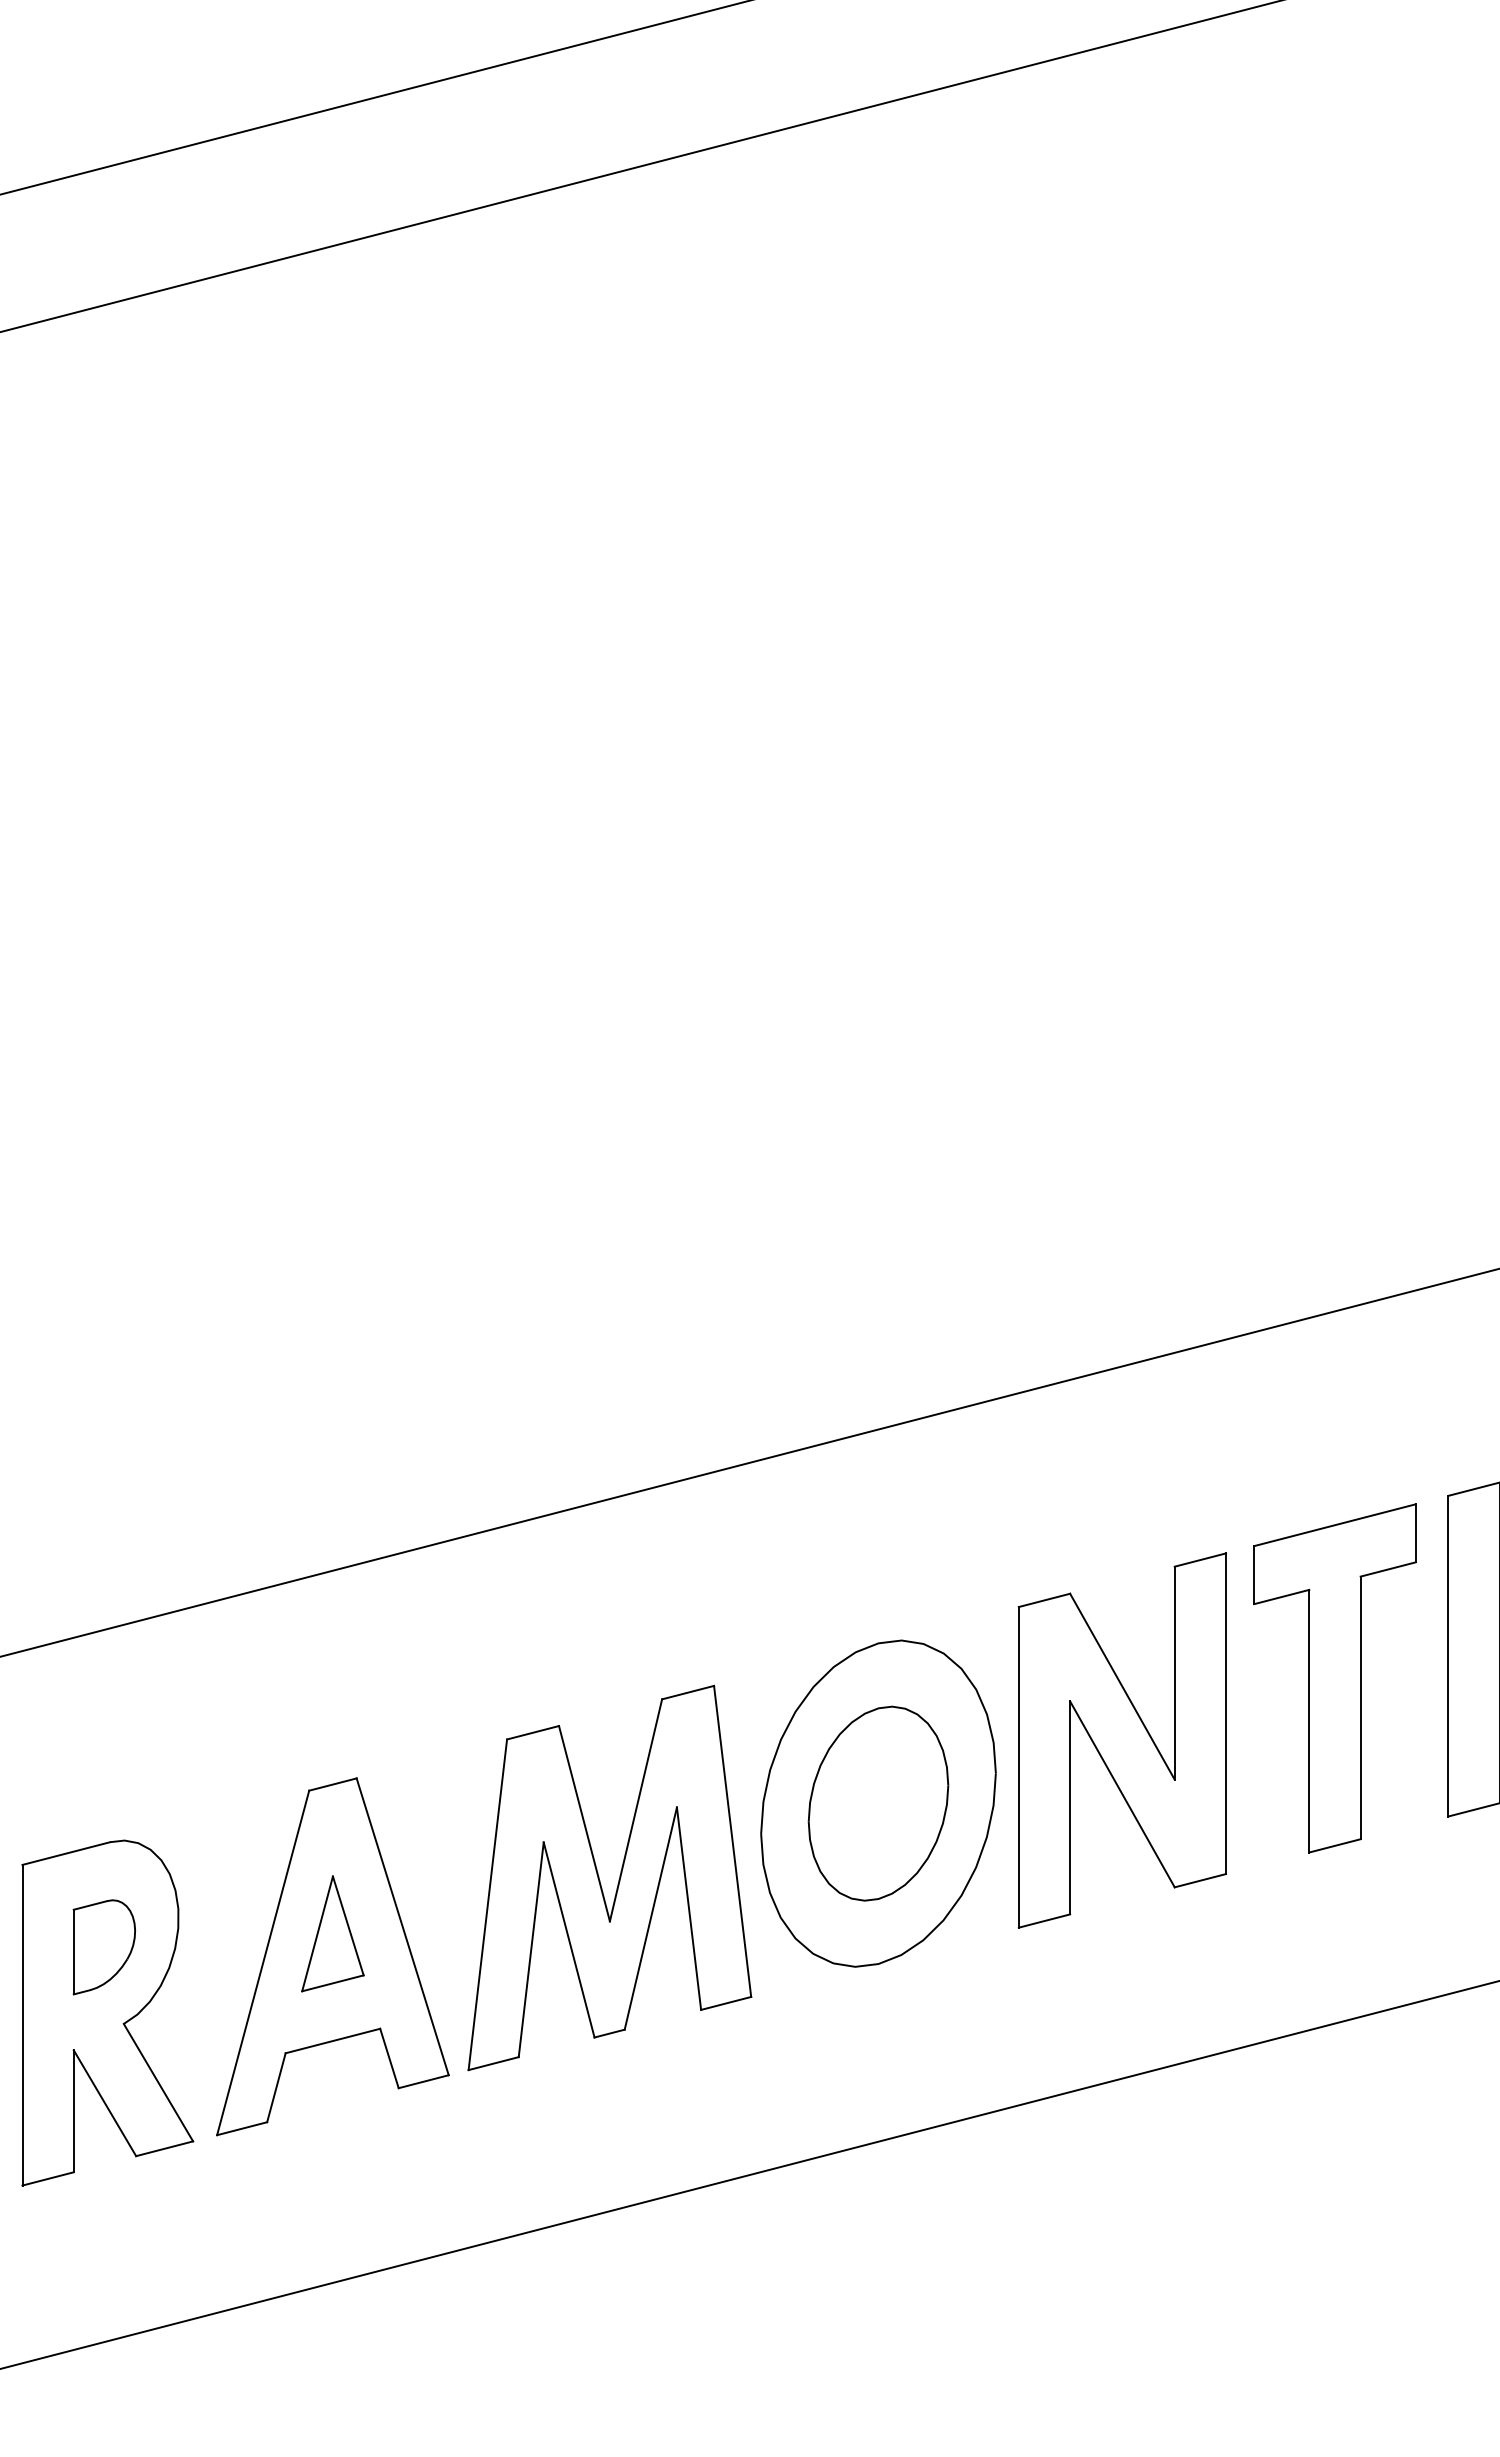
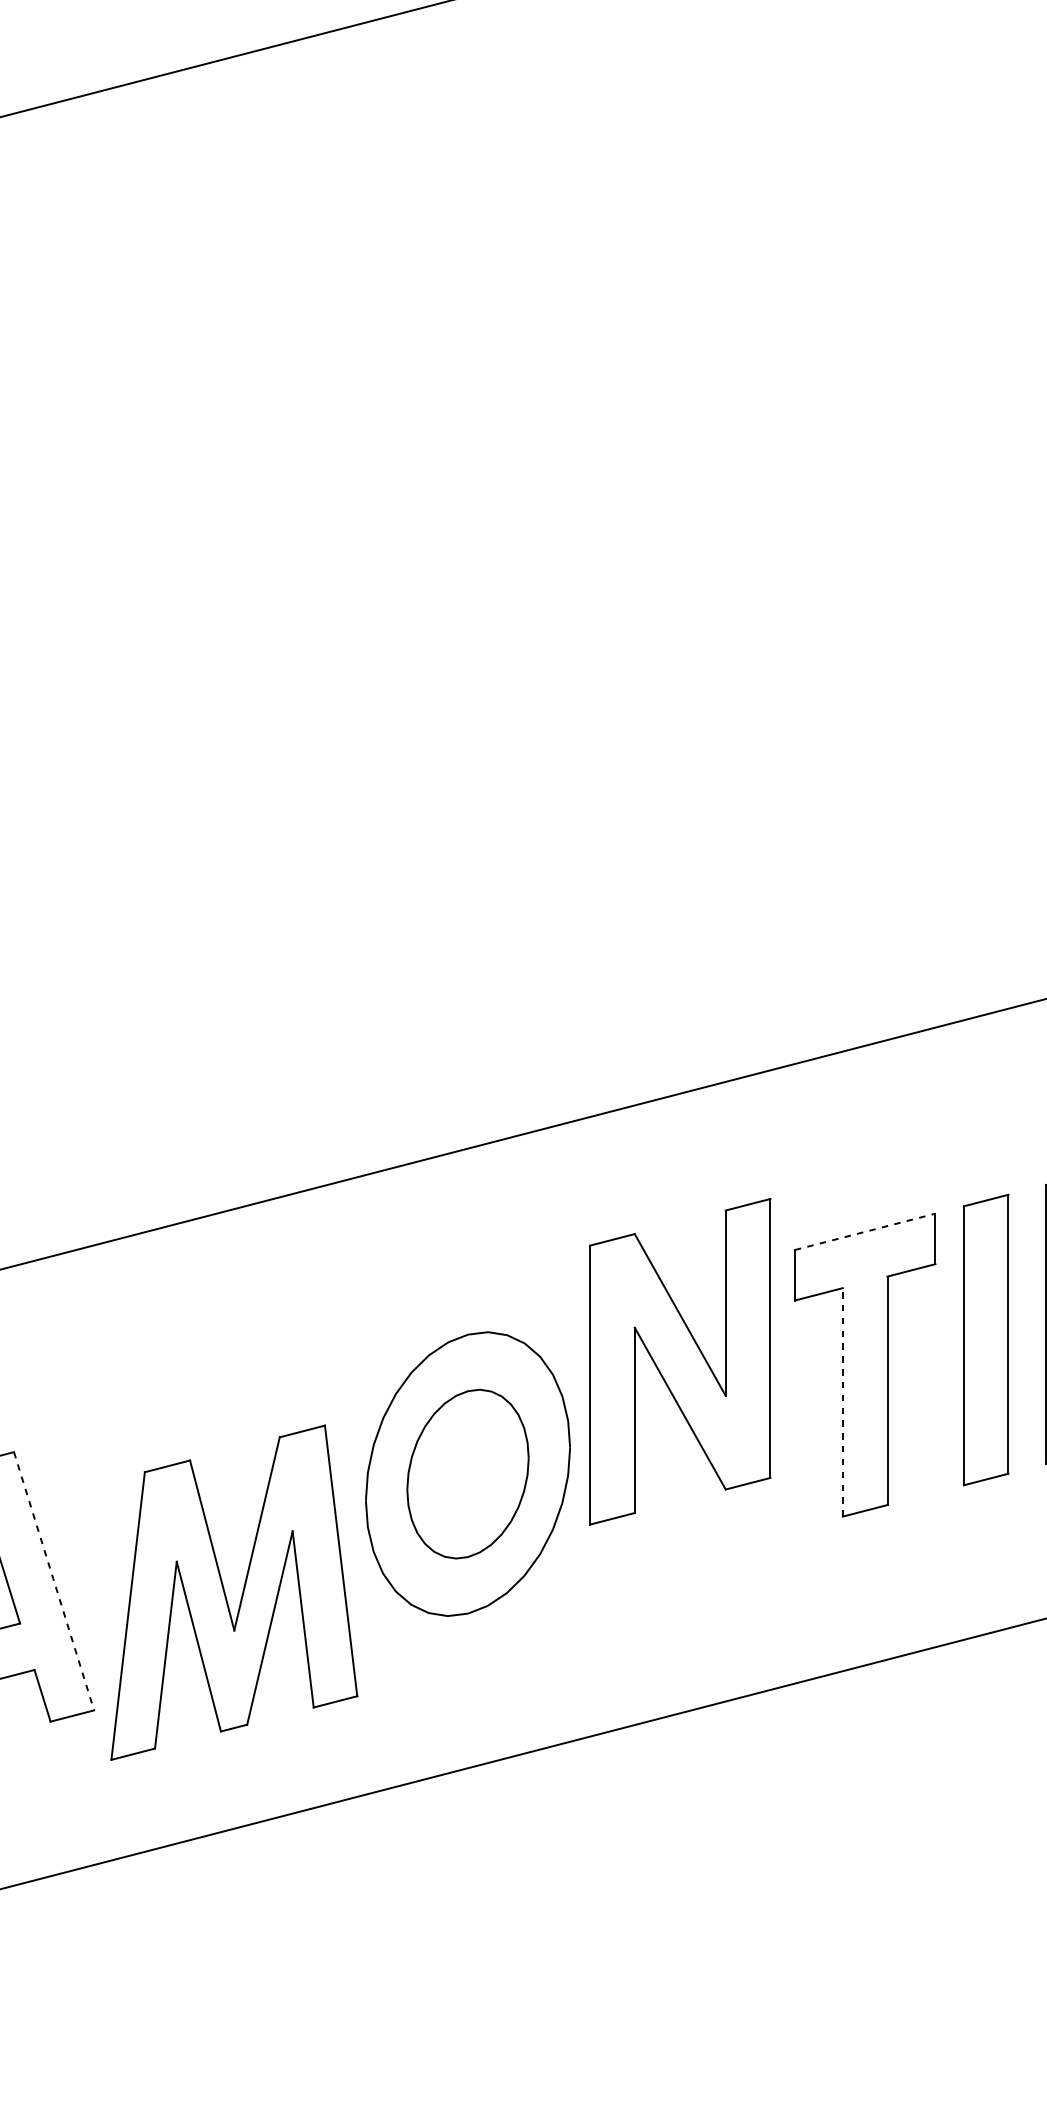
line: (1335, 1525) -> (865, 1232), solid -> dashed
line: (1309, 1720) -> (842, 1401), solid -> dashed
part: (1121, 1740) -> (679, 1361), moved
part: (618, 1879) -> (241, 1594), moved
line: (402, 1927) -> (53, 1581), solid -> dashed

